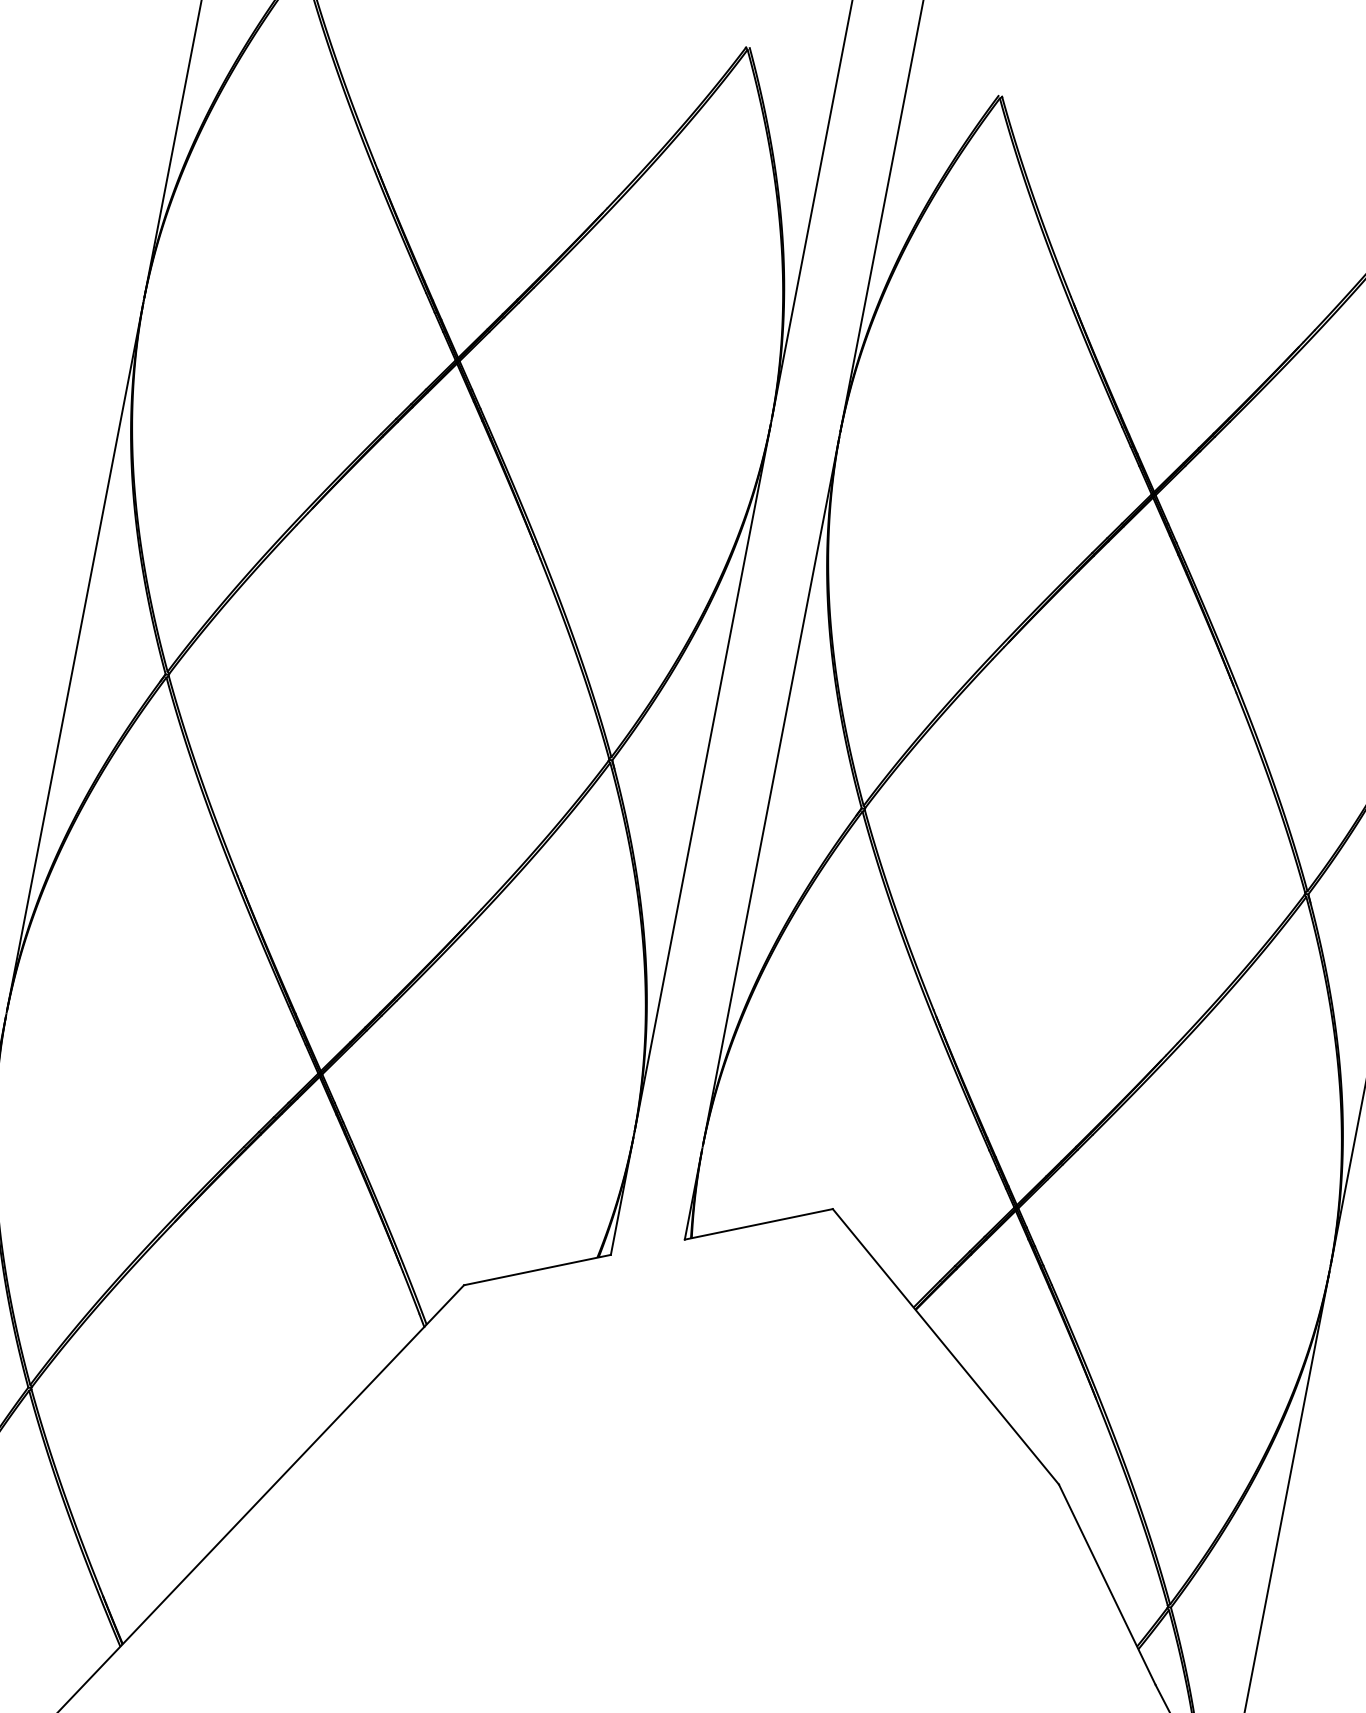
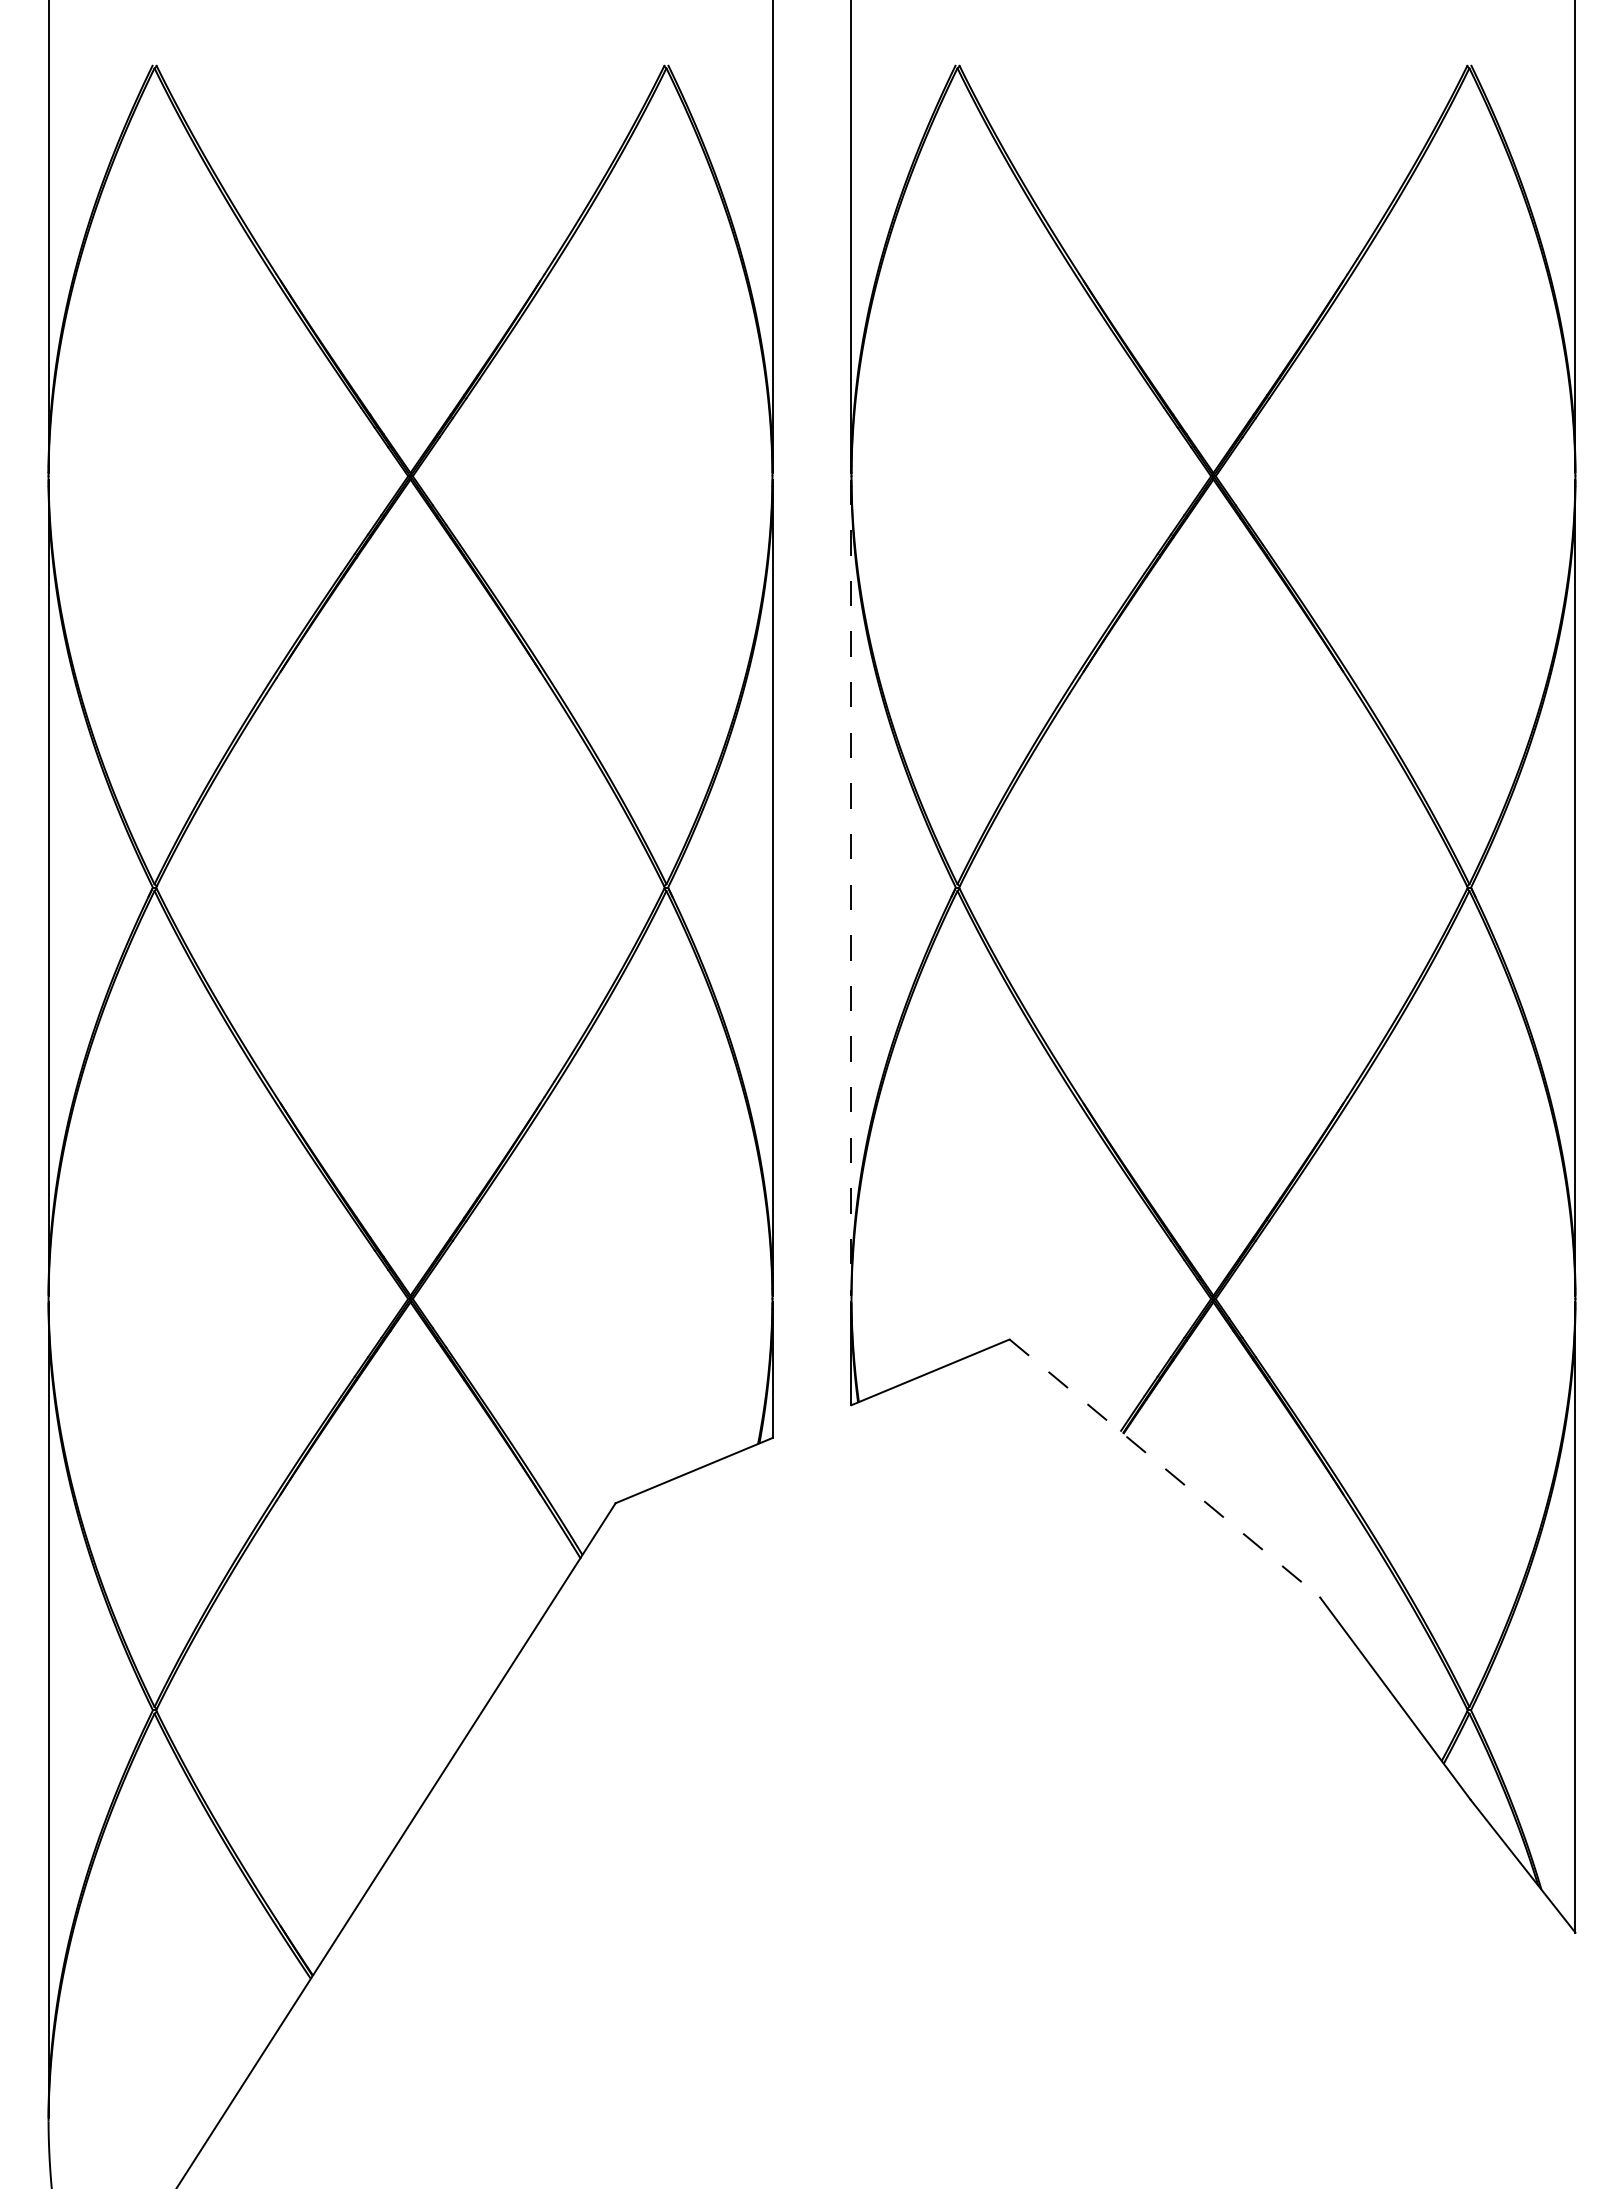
line: (771, 791) -> (851, 888), solid -> dashed
line: (945, 1346) -> (1164, 1468), solid -> dashed

